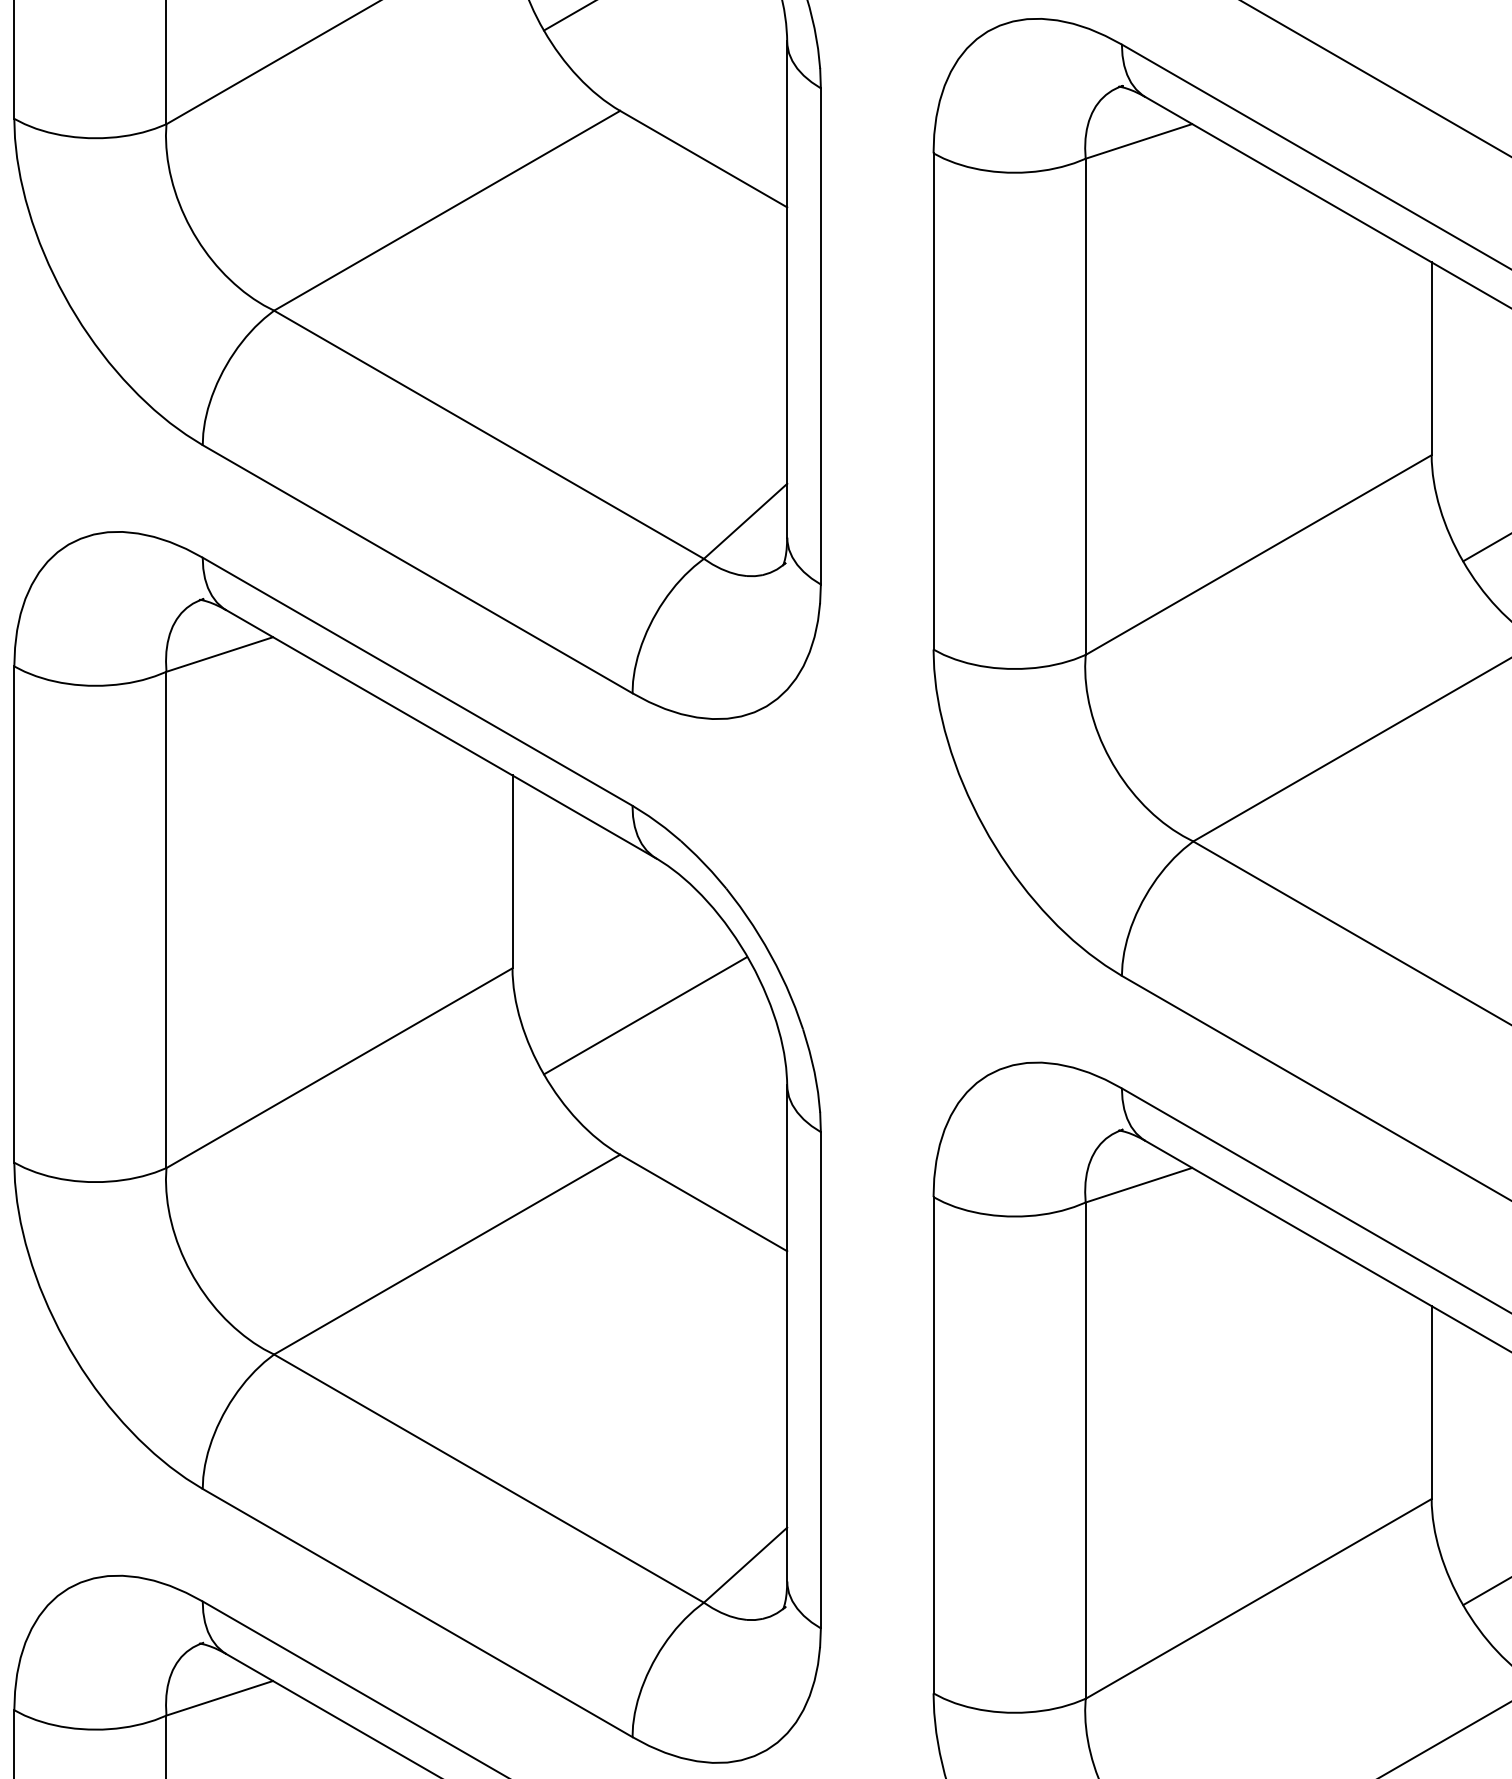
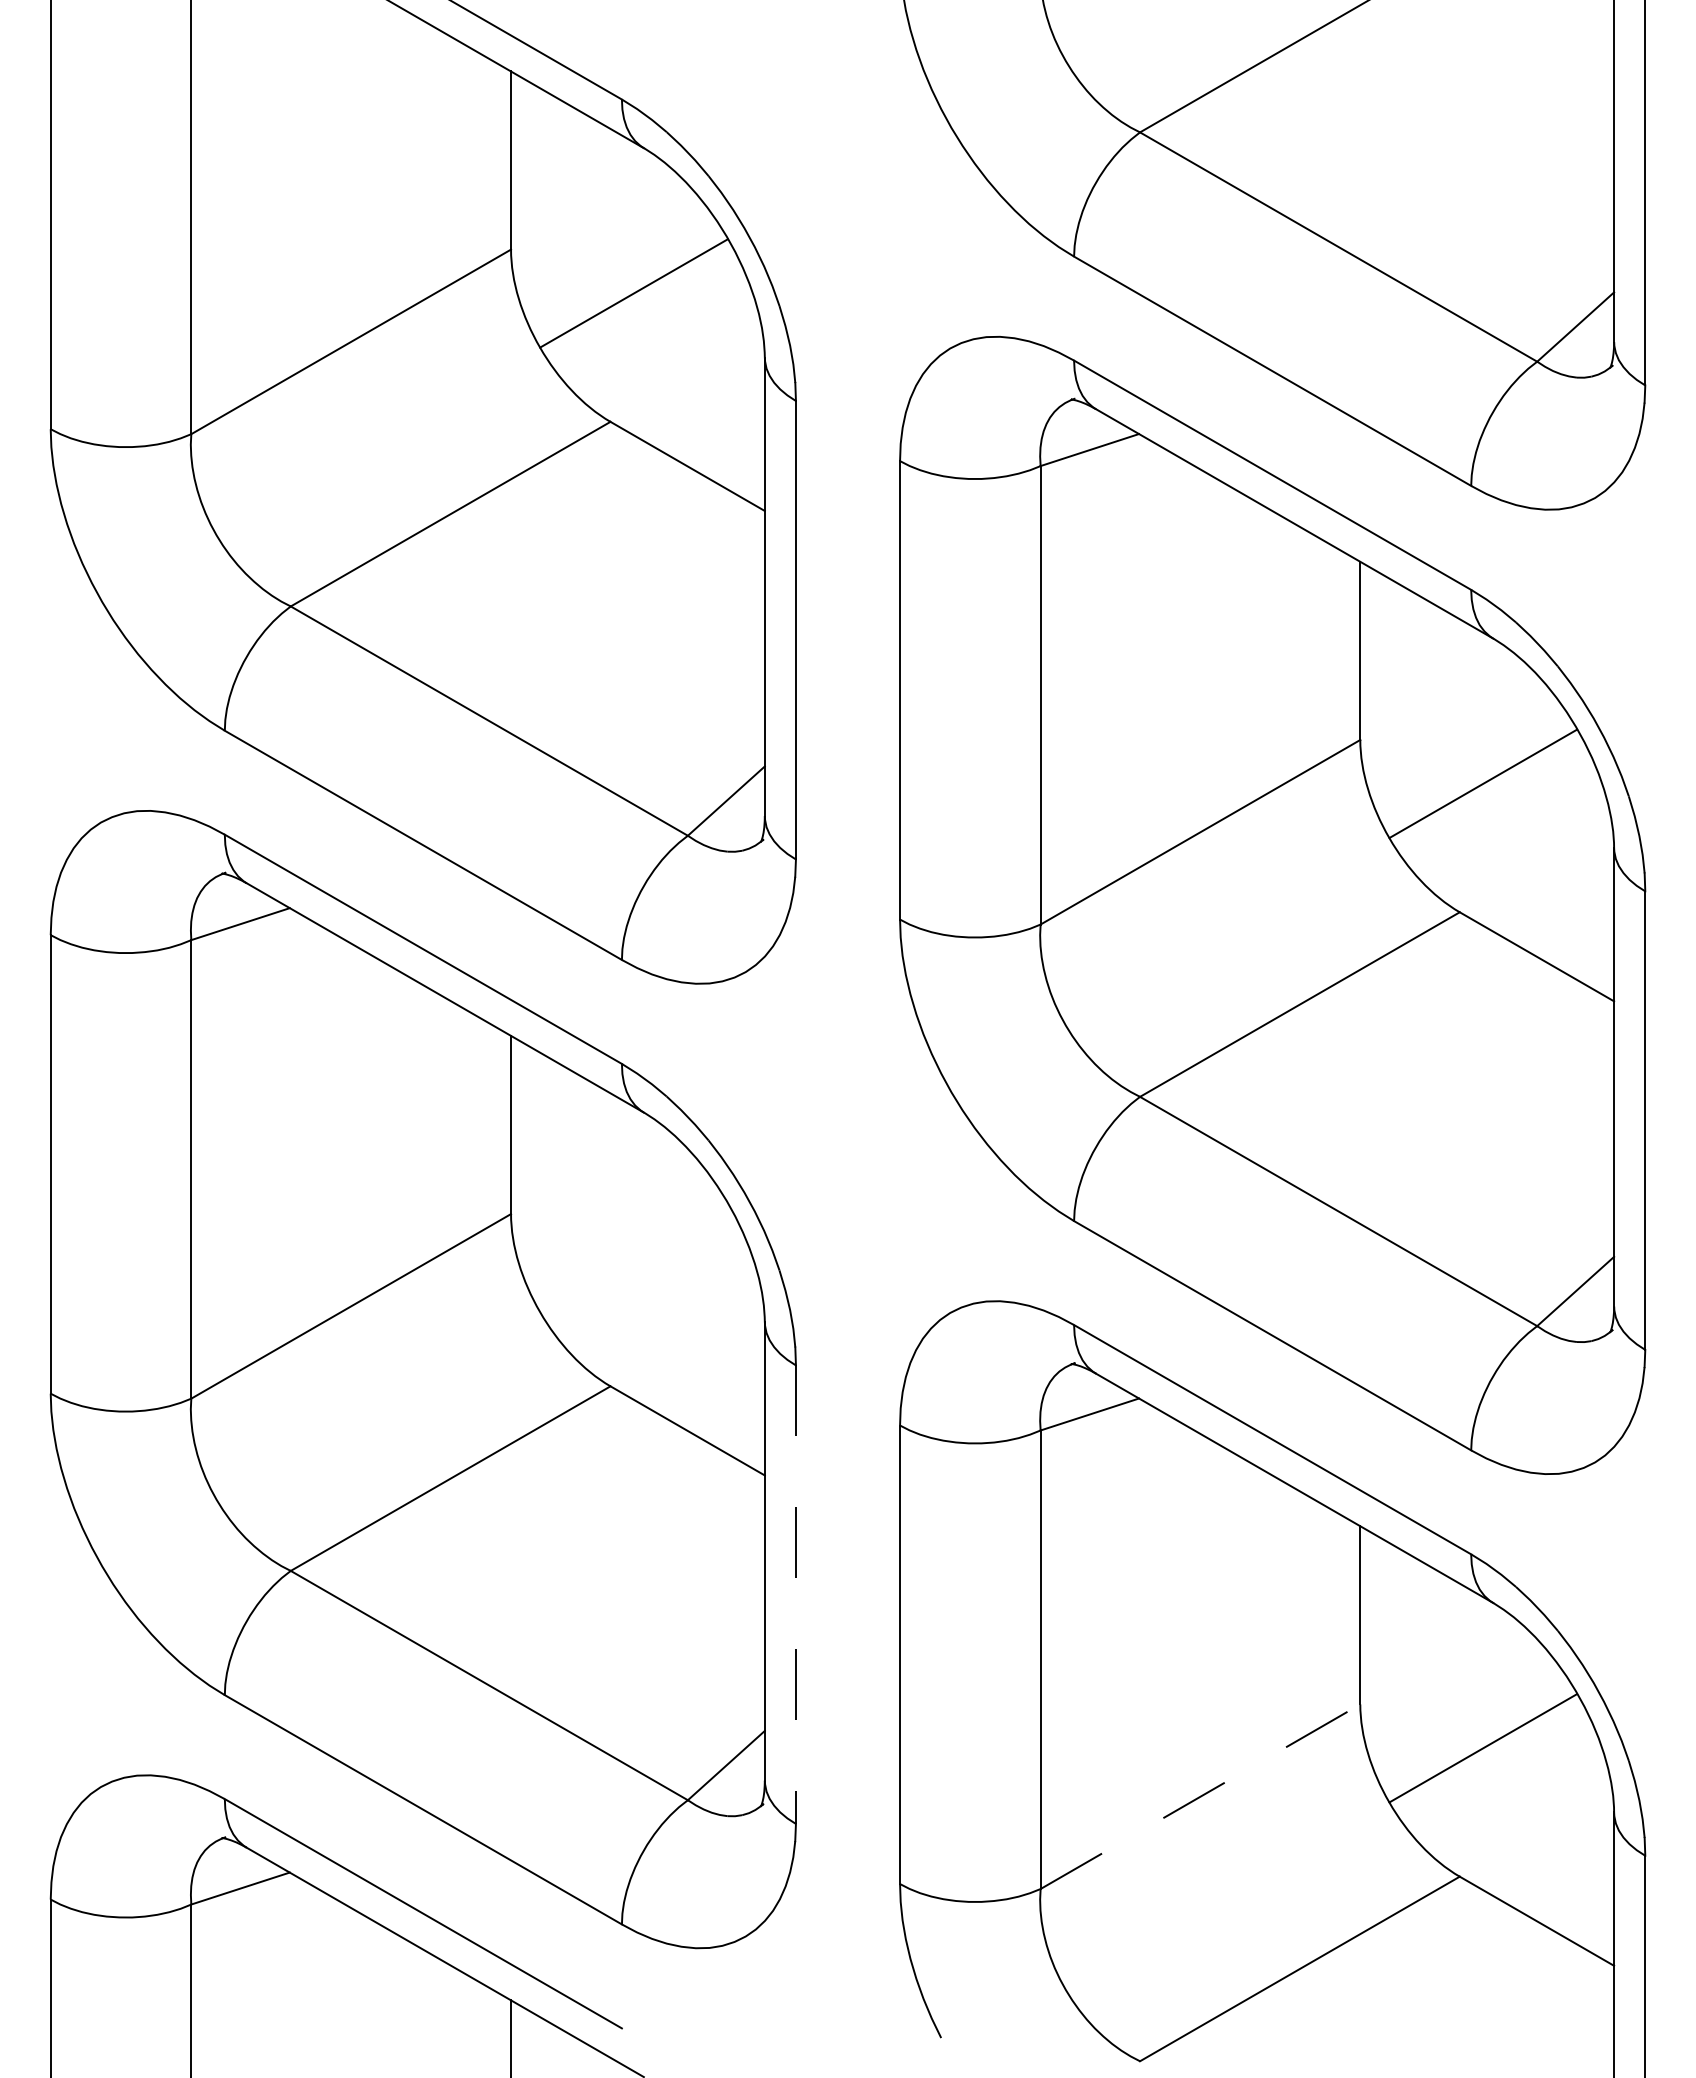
line: (645, 1015) -> (633, 1257), removed
line: (820, 1381) -> (795, 1595), solid -> dashed
line: (1258, 1598) -> (1200, 1796), solid -> dashed

